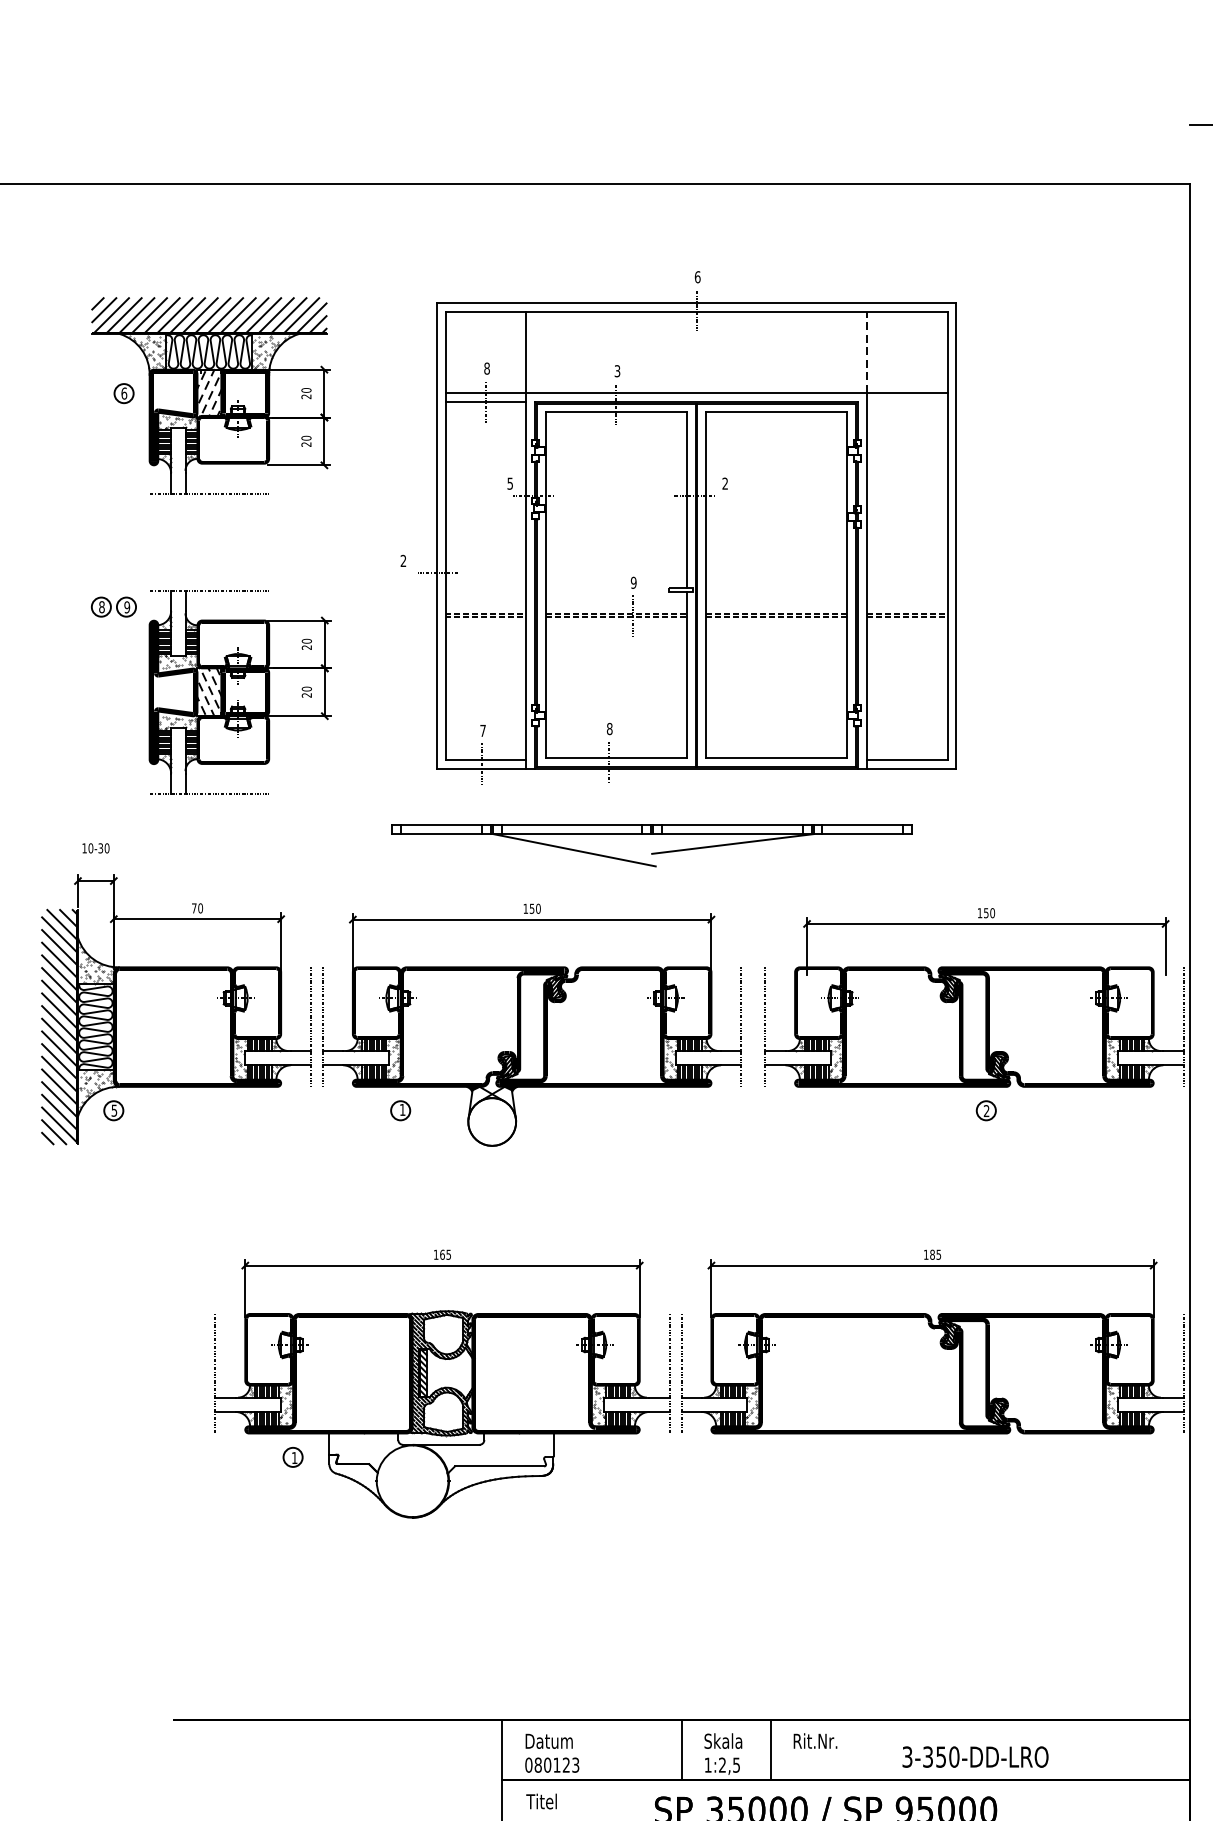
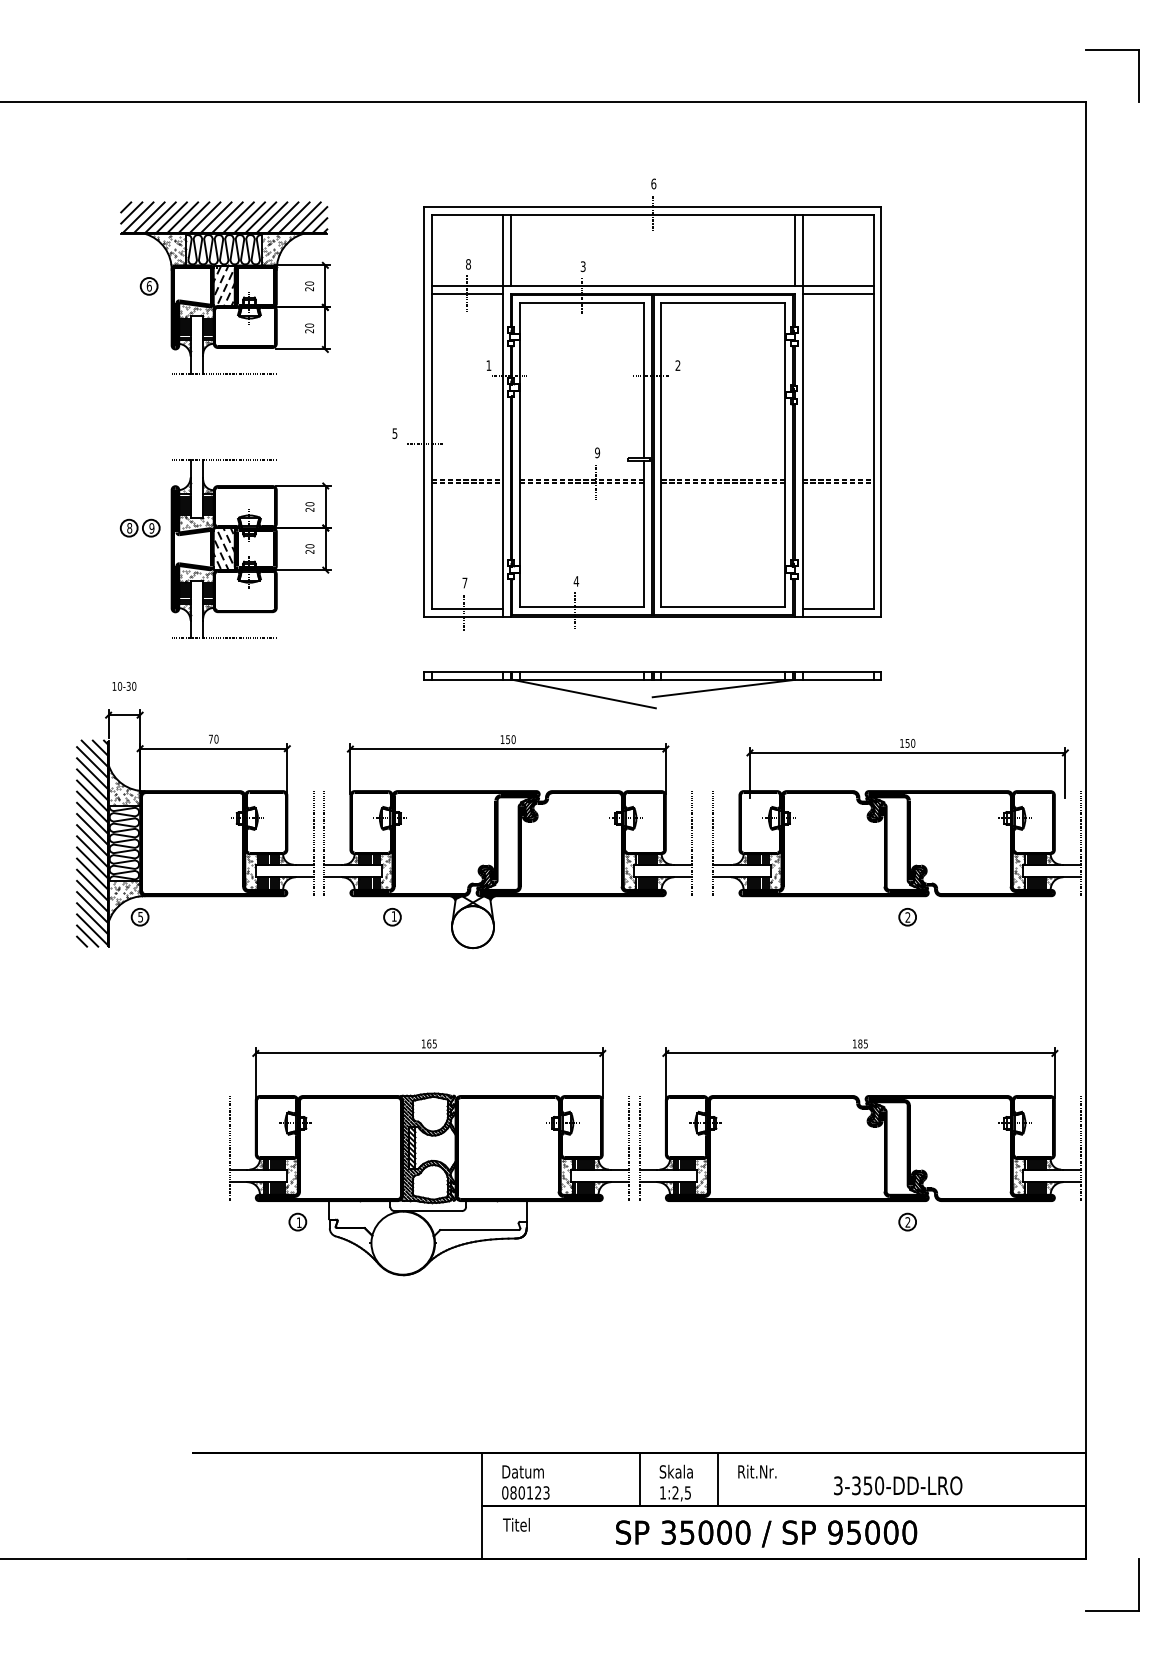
line: (534, 351) -> (510, 249), added
line: (857, 351) -> (794, 249), added
line: (866, 351) -> (802, 249), dashed -> solid
line: (906, 401) -> (837, 293), added
text: (509, 483) -> (488, 365), 5 -> 1
text: (402, 560) -> (394, 433), 2 -> 5
part: (113, 606) -> (139, 527), moved
text: (609, 729) -> (576, 581), 8 -> 4
part: (651, 846) -> (652, 690), moved
part: (986, 1456) -> (907, 1221), added

